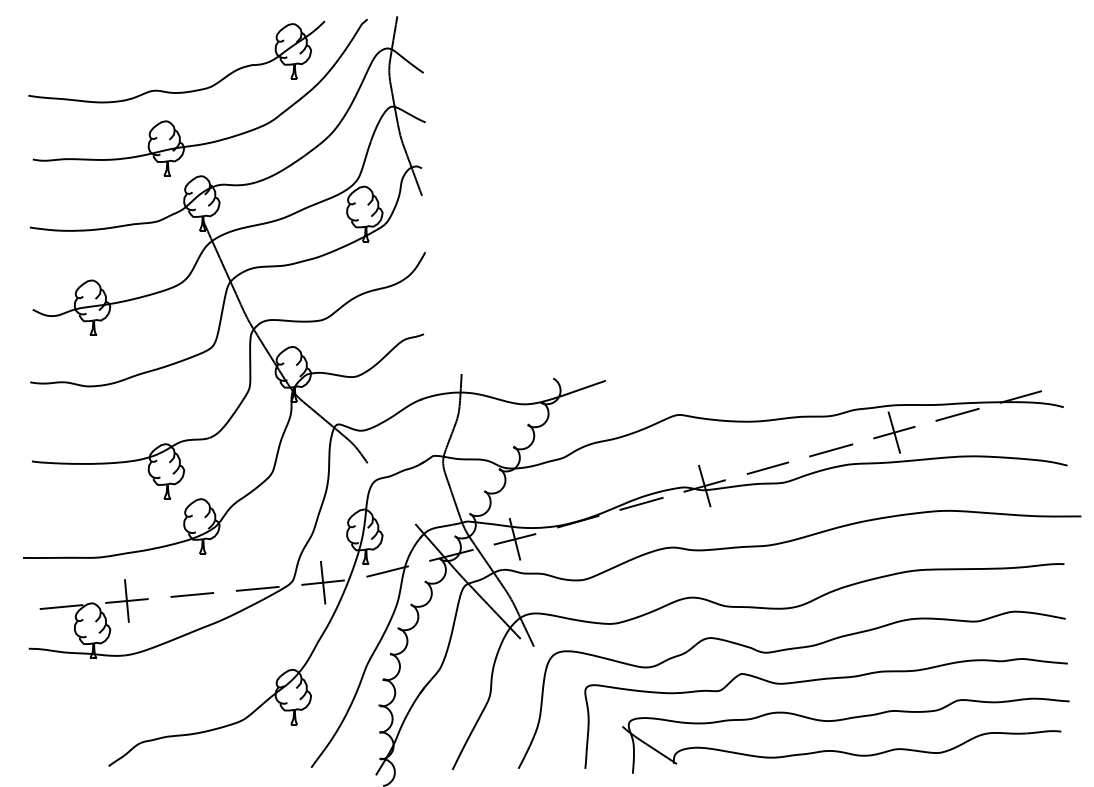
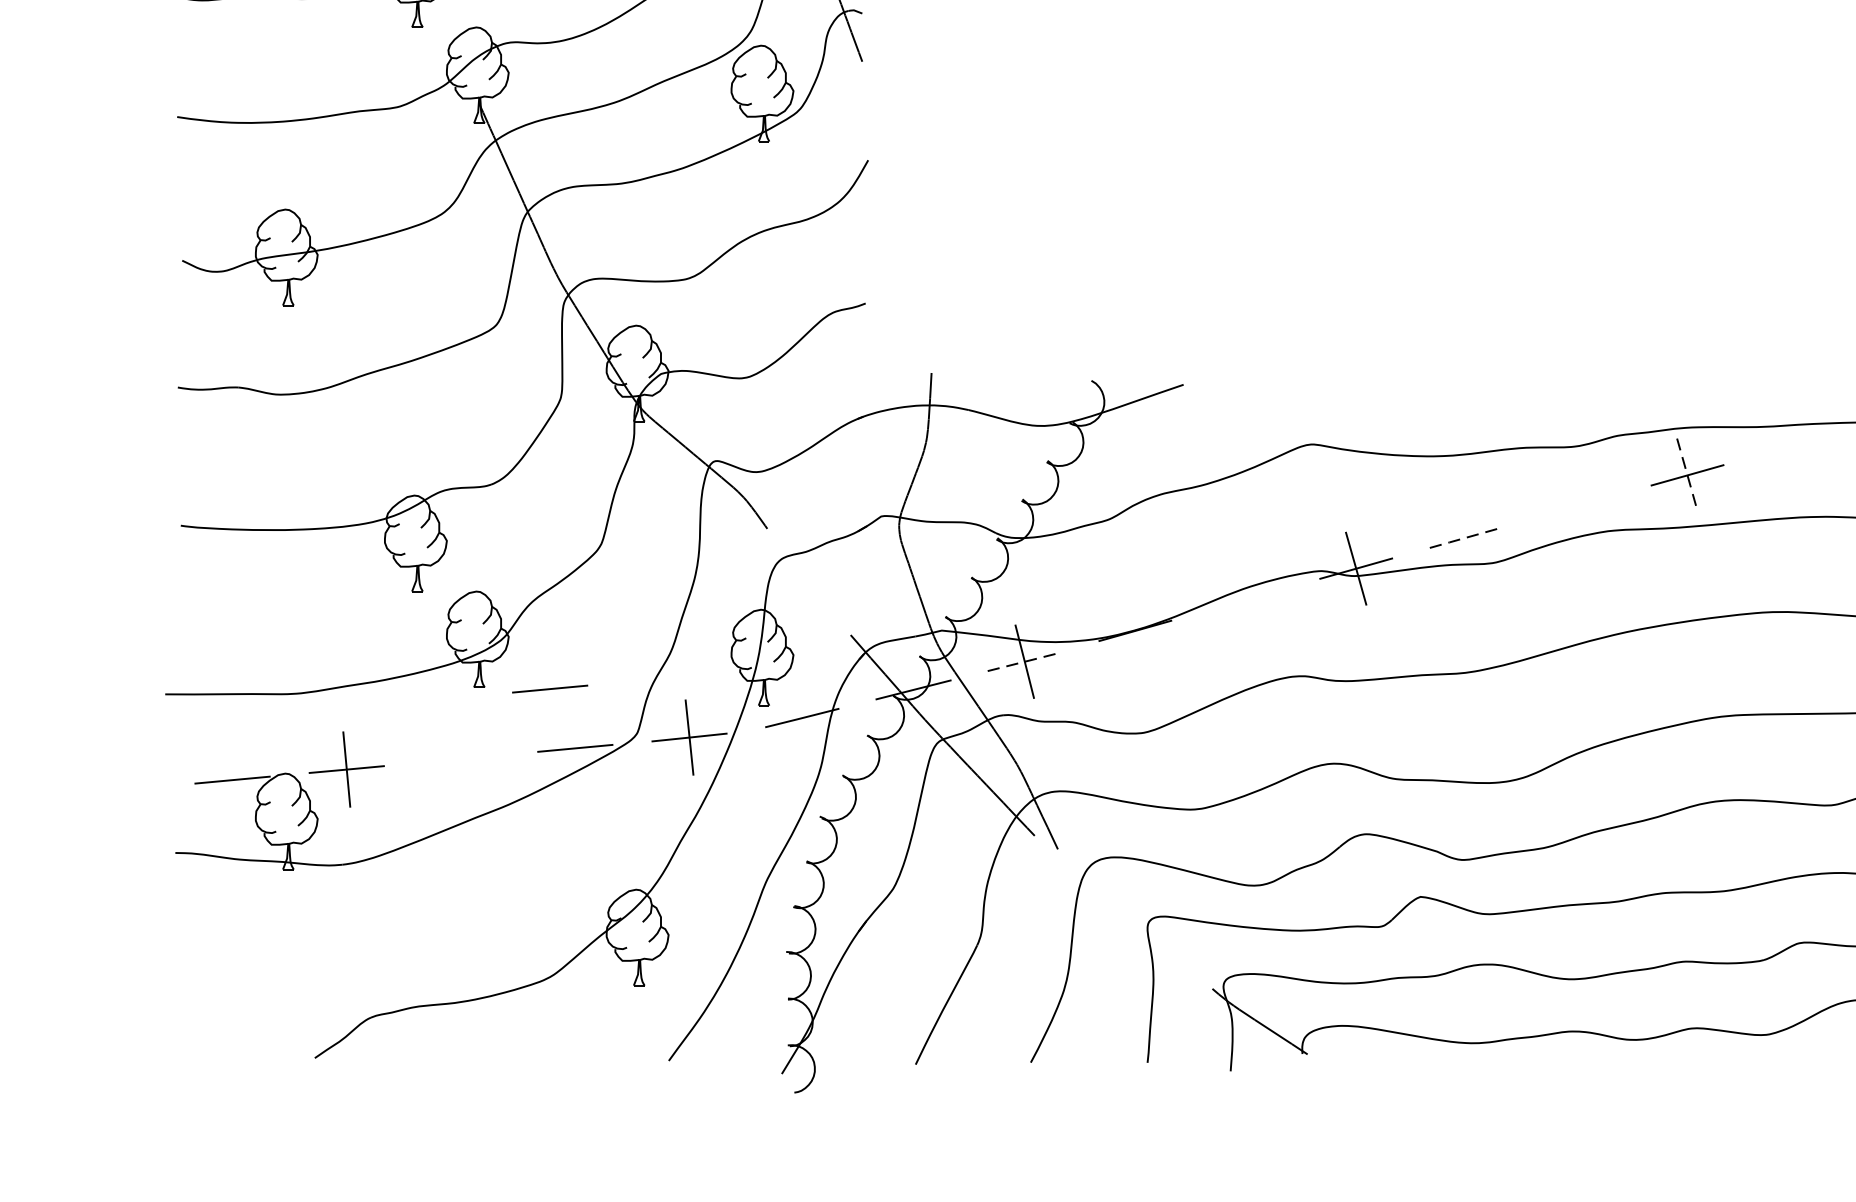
line: (957, 414) -> (1797, 443), removed
line: (894, 432) -> (1687, 475), solid -> dashed
line: (831, 450) -> (1577, 506), removed
line: (767, 468) -> (1465, 538), solid -> dashed
line: (641, 503) -> (1245, 599), removed
line: (515, 539) -> (1025, 662), solid -> dashed
line: (192, 594) -> (550, 688), moved

